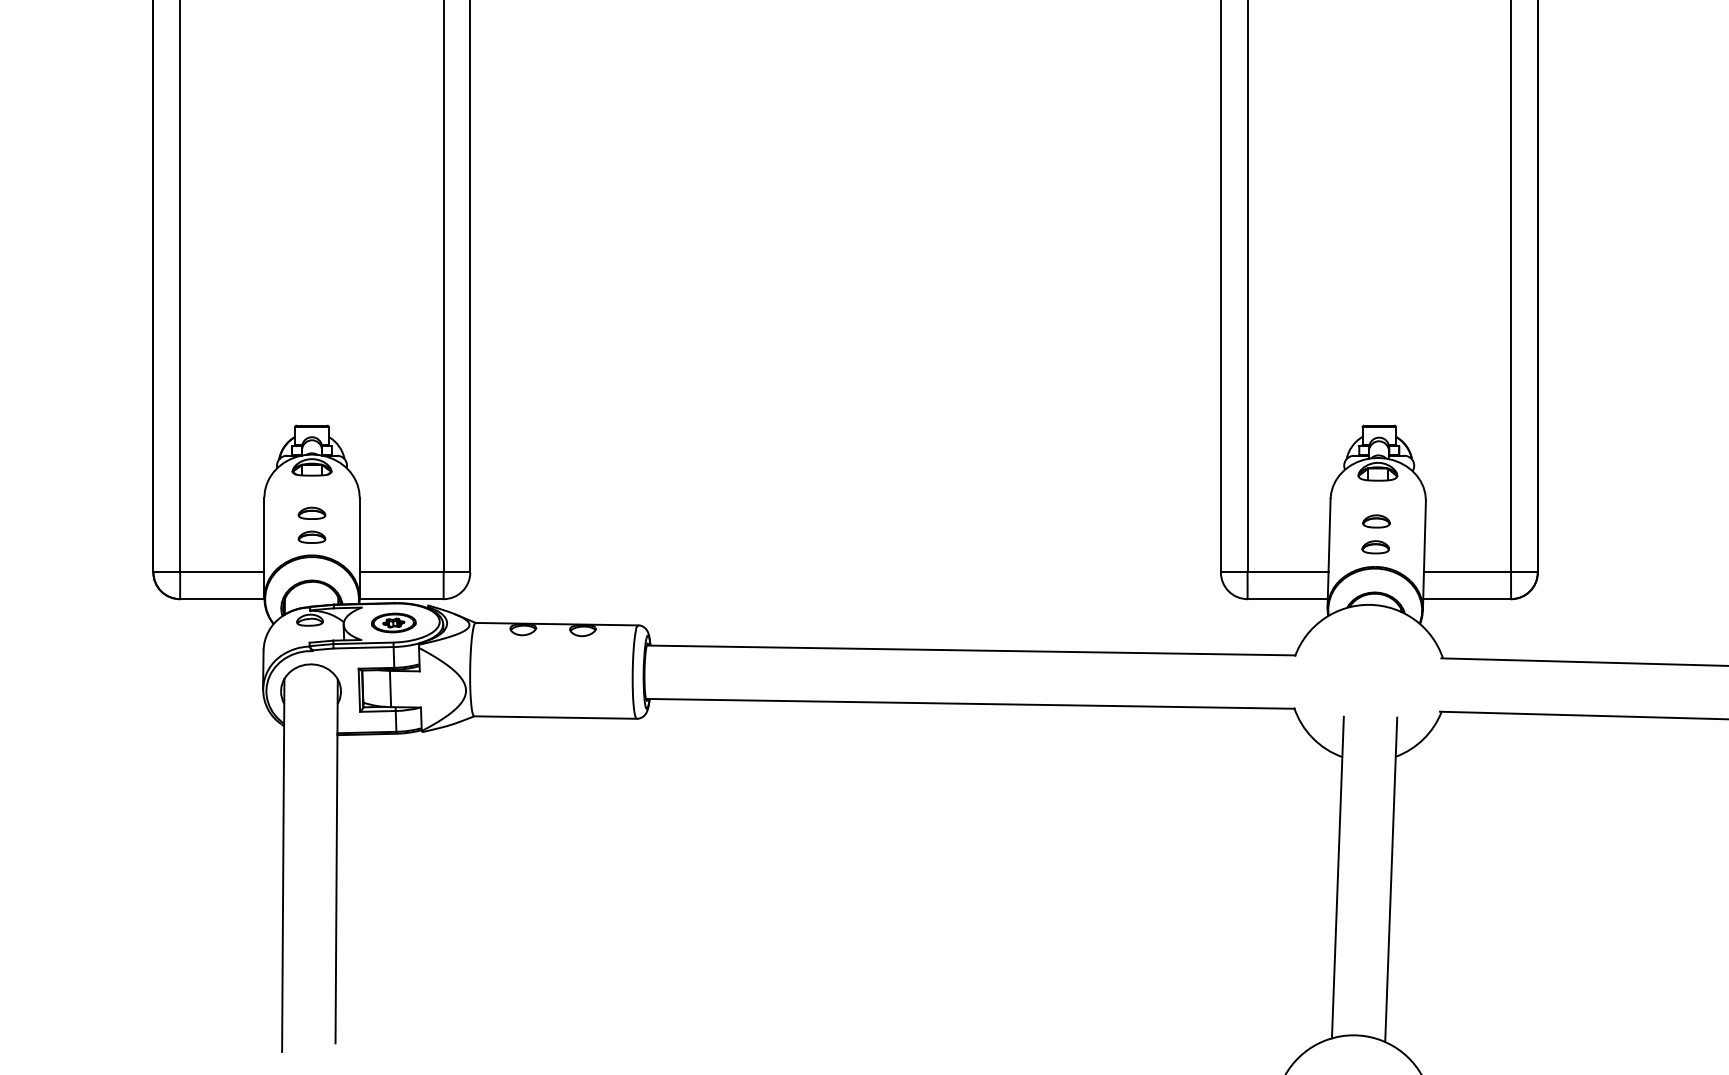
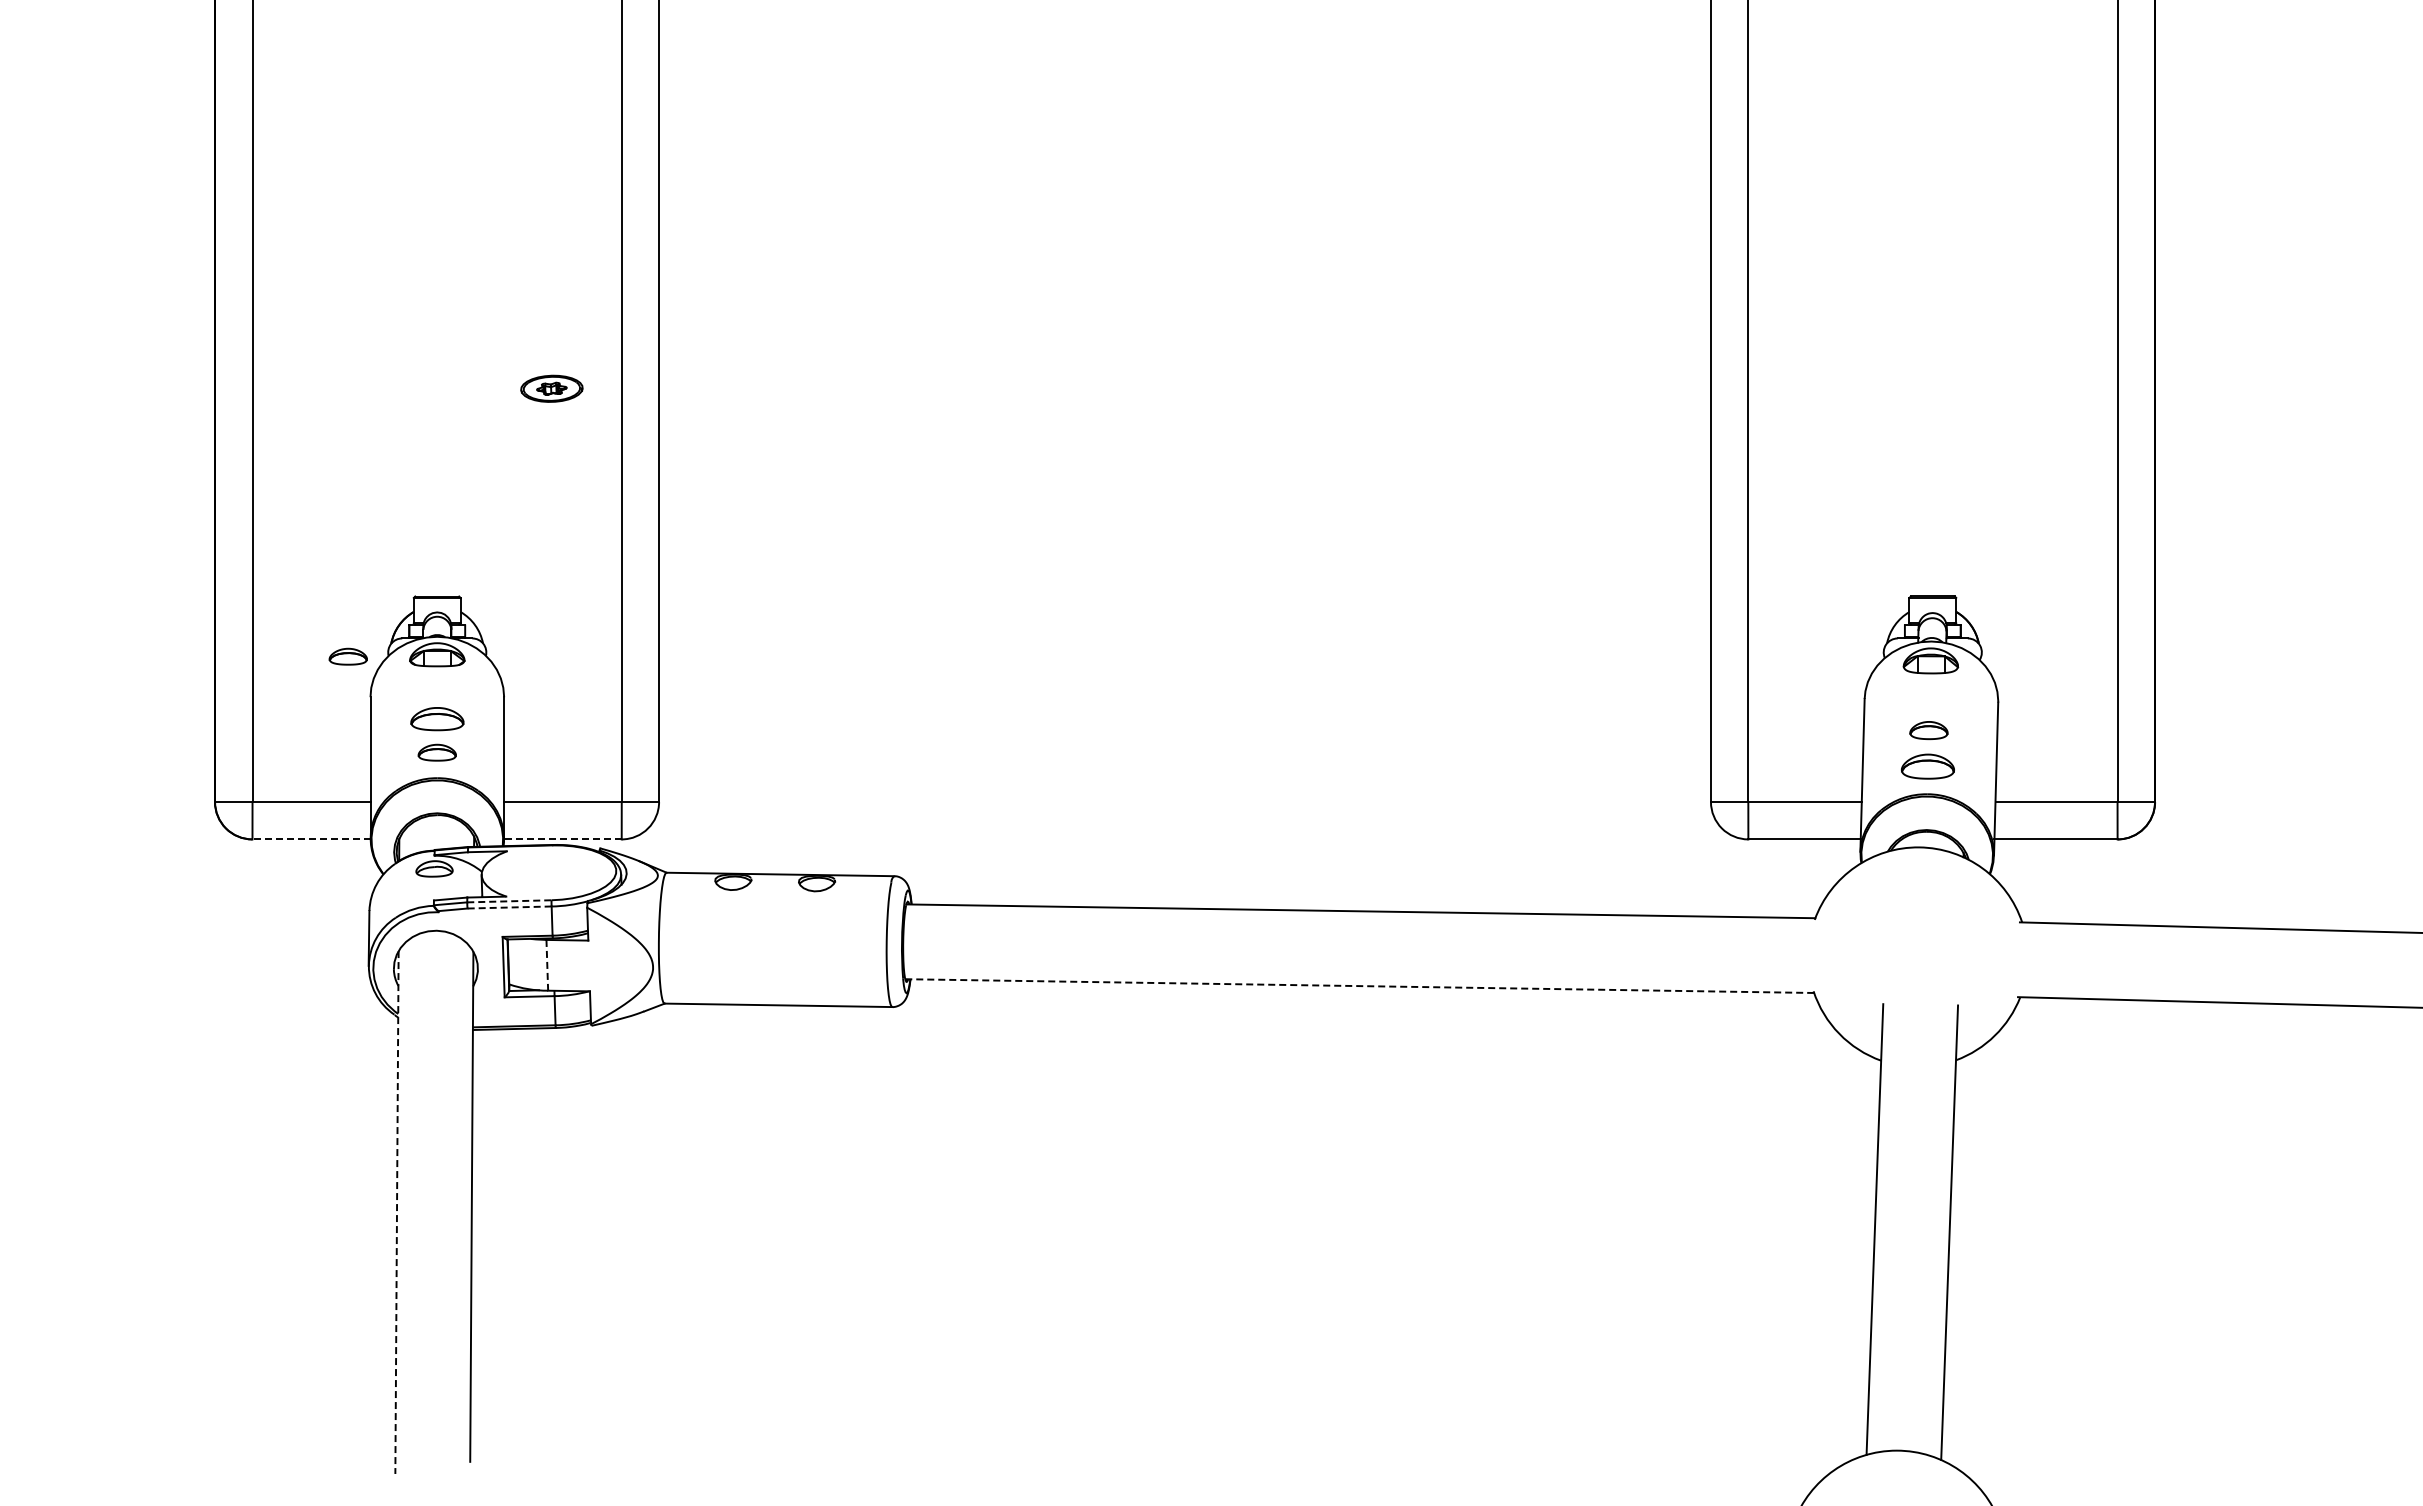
part: (247, 468) -> (347, 656), added
part: (311, 513) -> (436, 719), size x1.4
part: (1375, 547) -> (1927, 766), size x1.4
line: (221, 599) -> (310, 839), solid -> dashed
line: (401, 599) -> (562, 839), solid -> dashed
part: (393, 622) -> (551, 388), moved
line: (363, 643) -> (509, 901), solid -> dashed
line: (363, 647) -> (509, 907), solid -> dashed
line: (390, 689) -> (547, 965), solid -> dashed
line: (970, 704) -> (1359, 986), solid -> dashed
line: (282, 866) -> (396, 1213), solid -> dashed

